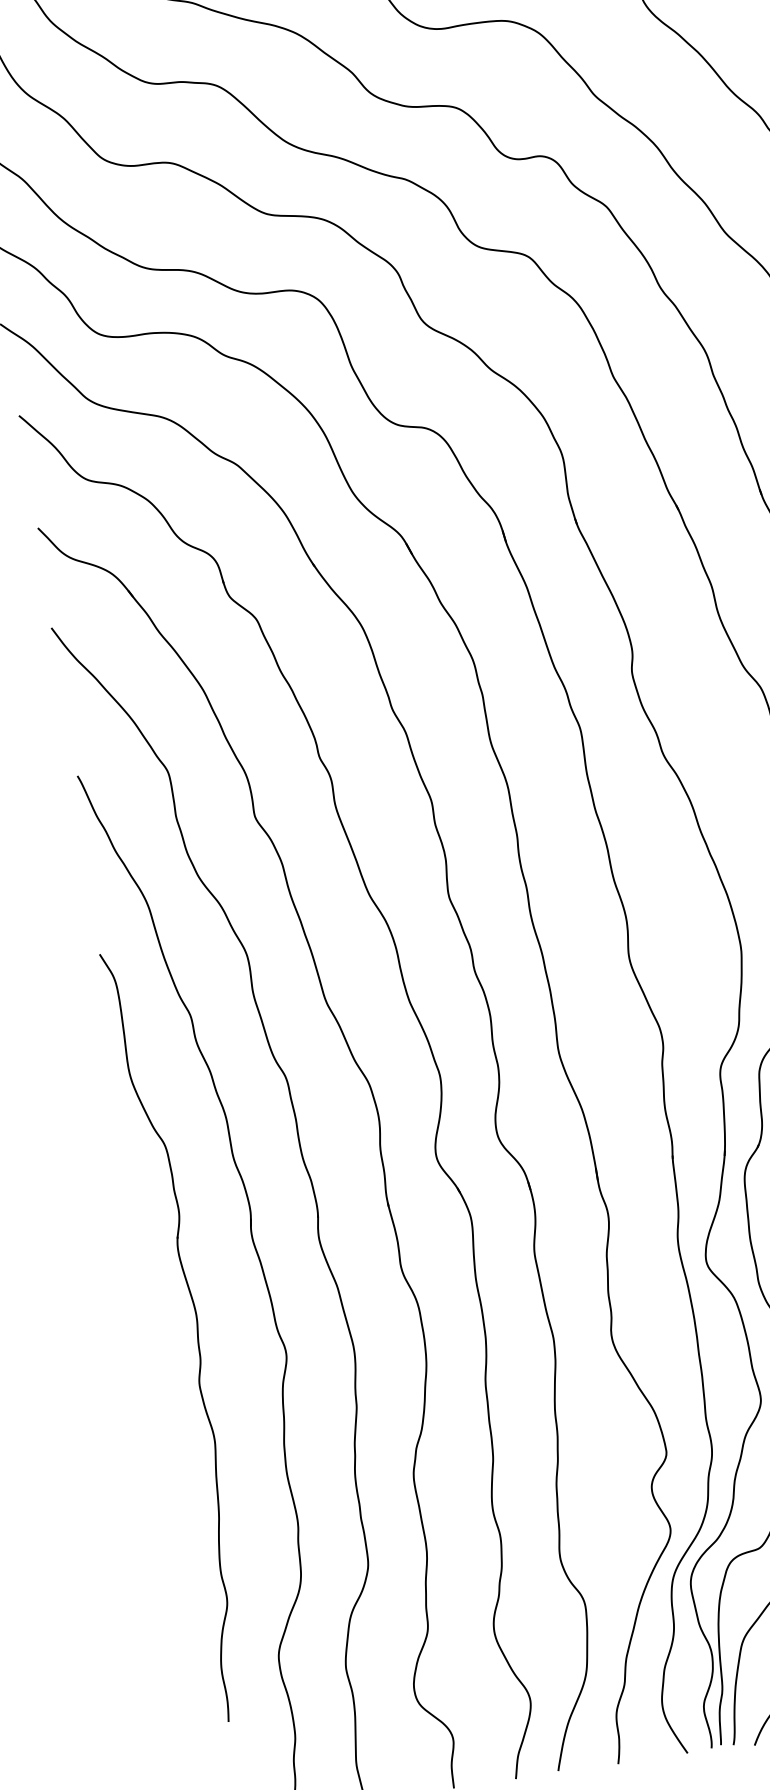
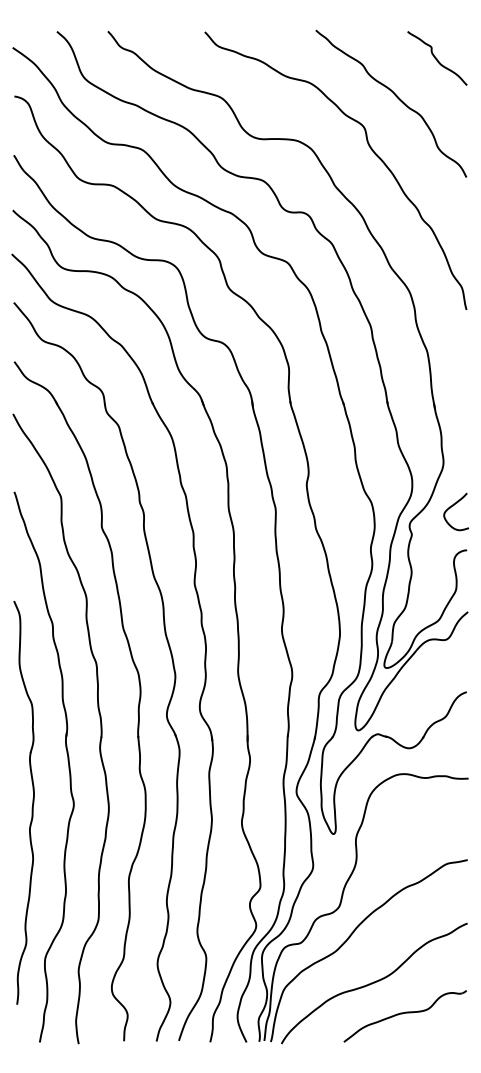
part: (196, 1332) -> (32, 802), moved

